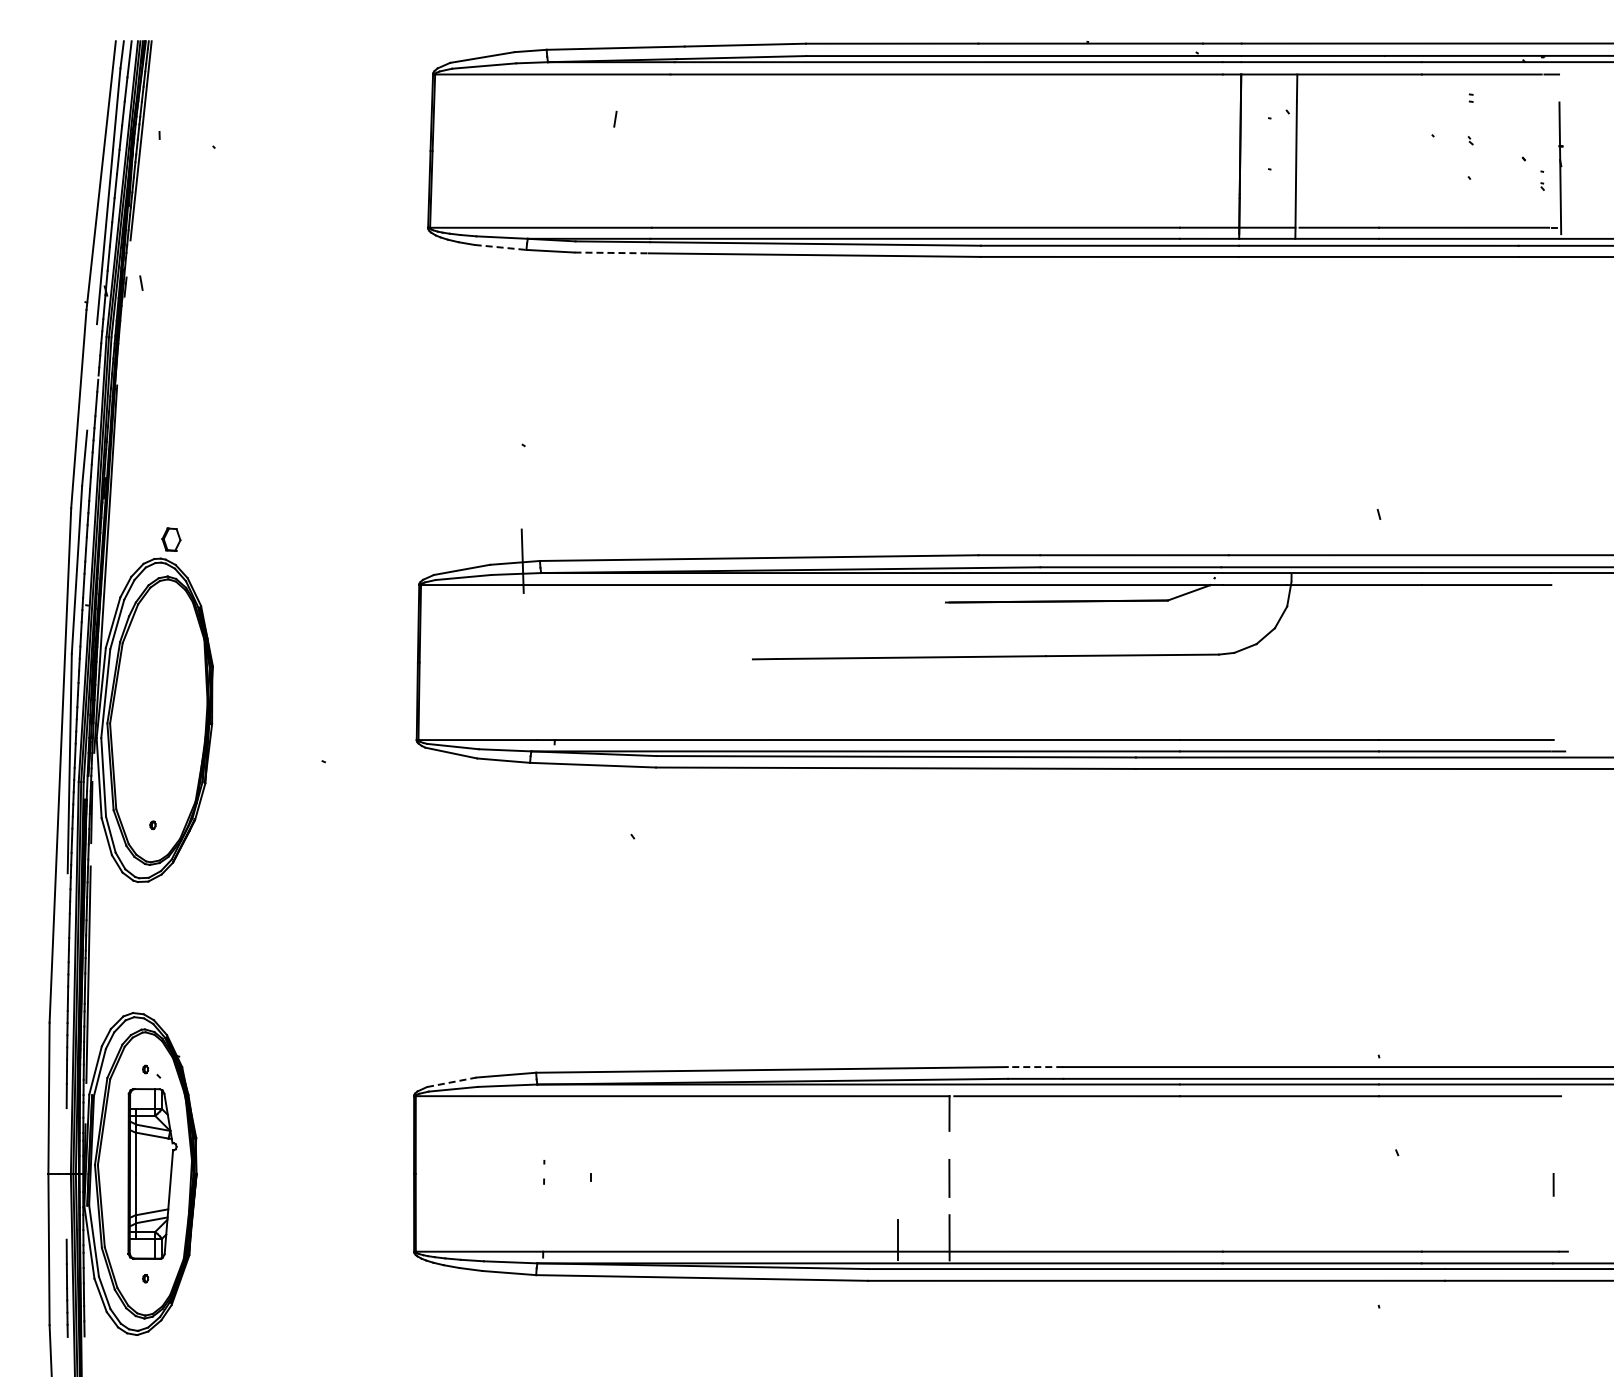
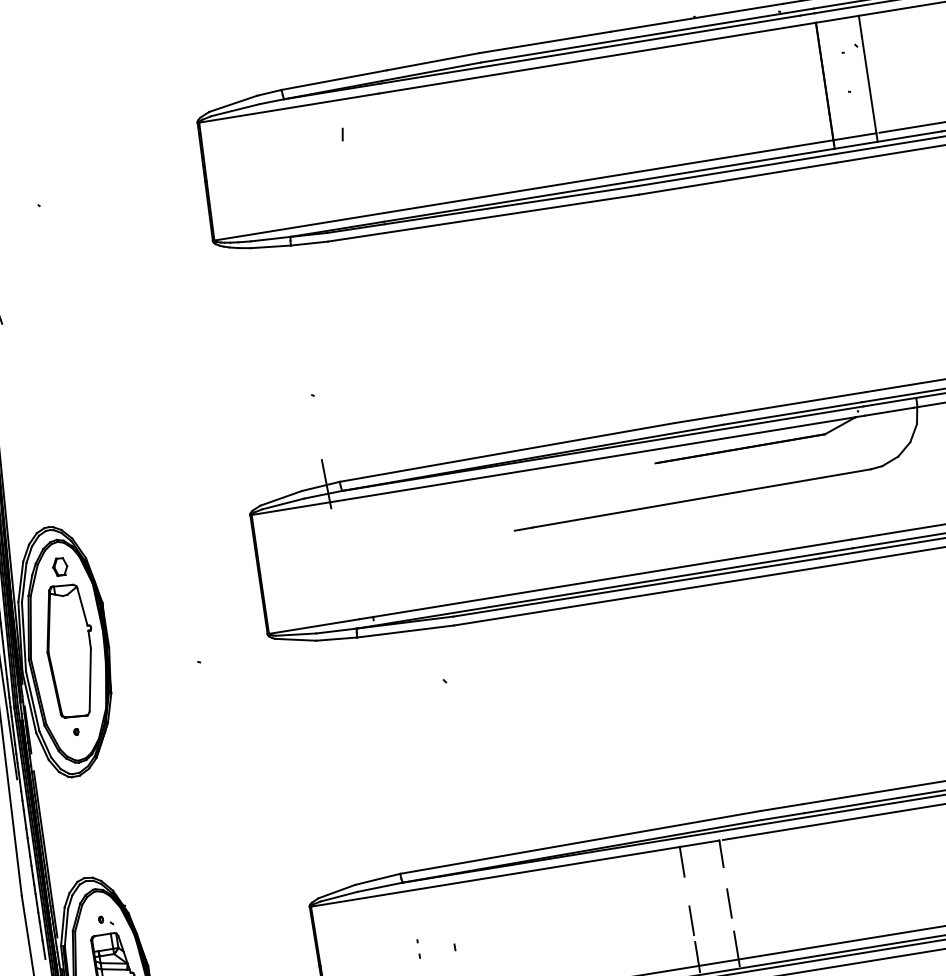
line: (501, 247) -> (271, 246), dashed -> solid
line: (612, 252) -> (356, 236), dashed -> solid
part: (171, 539) -> (60, 566), moved
part: (162, 720) -> (70, 650), added
line: (1035, 1067) -> (781, 807), dashed -> solid
line: (452, 1082) -> (337, 891), dashed -> solid
line: (897, 1115) -> (681, 861), added
line: (897, 1192) -> (691, 920), added

